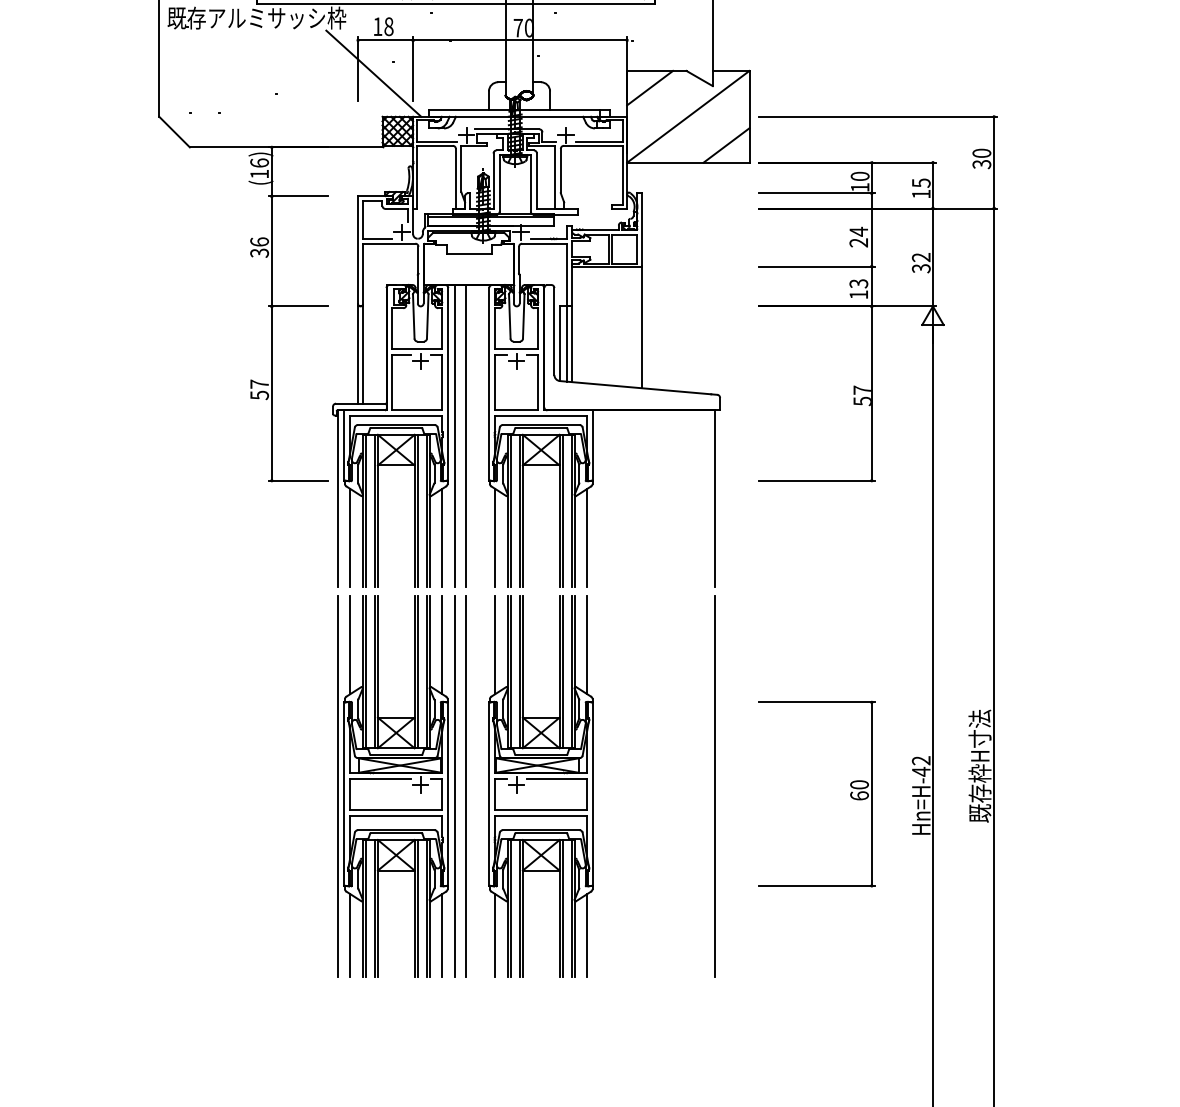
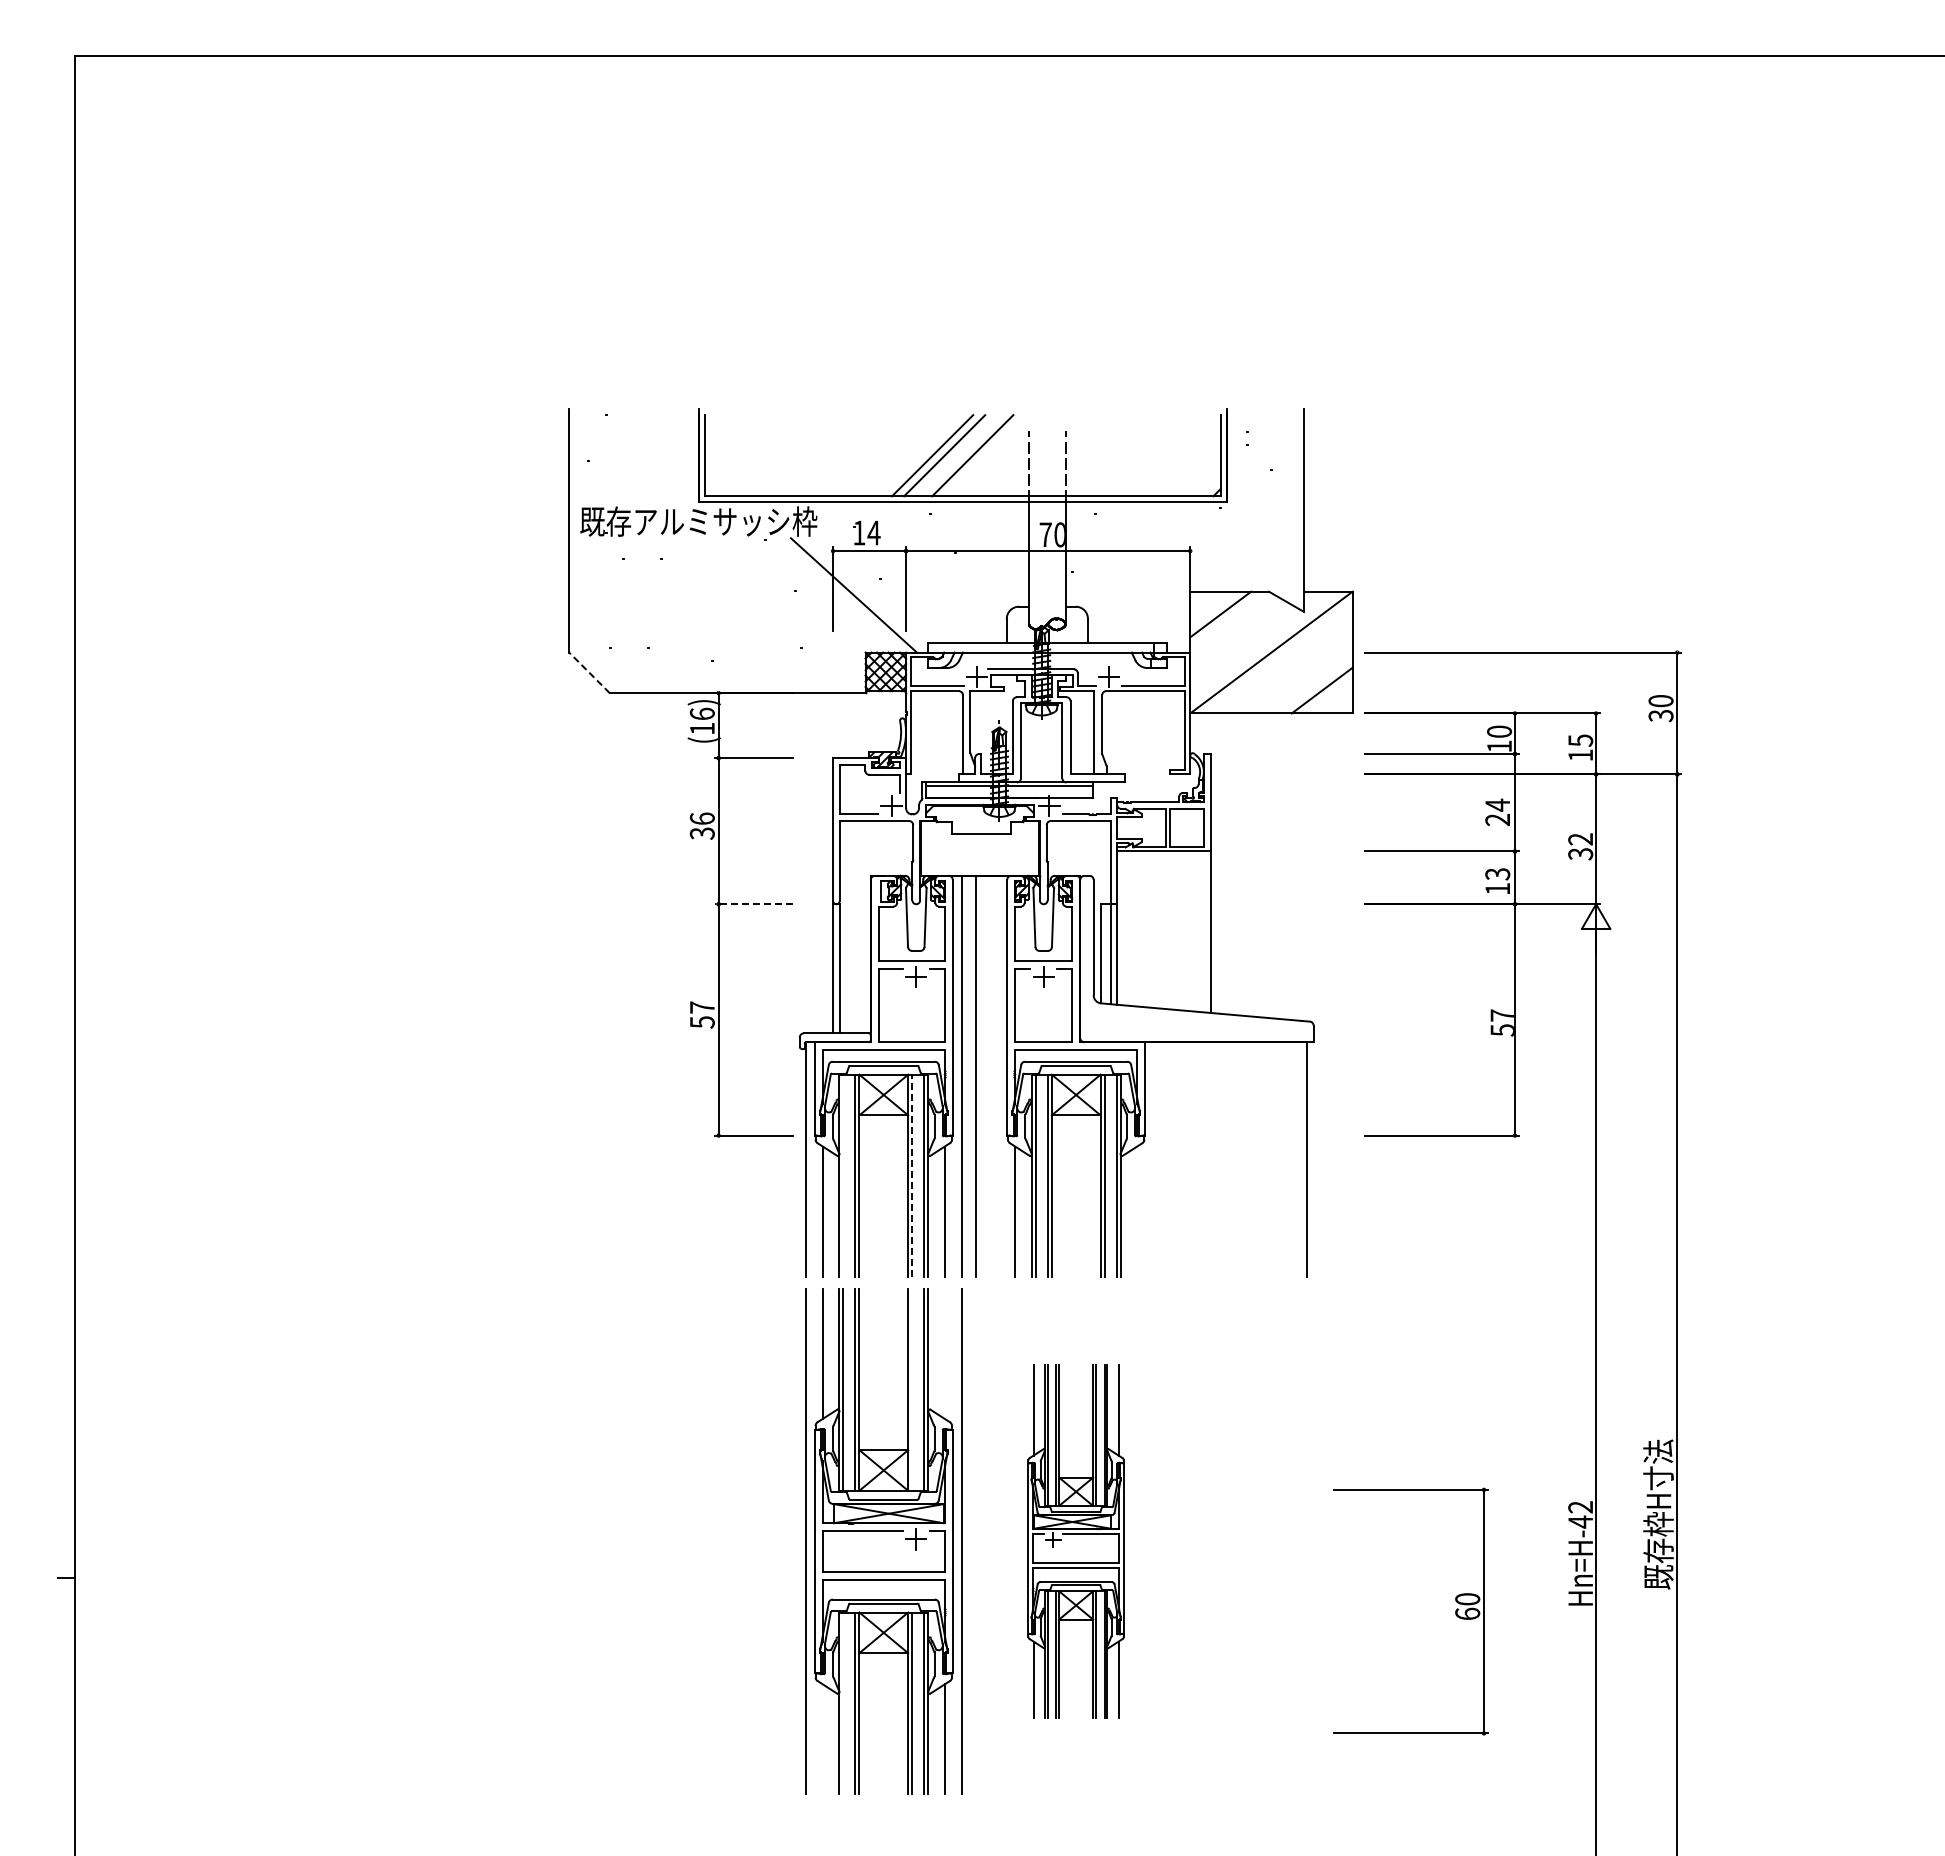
text: (388, 26) -> (873, 532), 18 -> 14
line: (174, 131) -> (589, 672), solid -> dashed
line: (298, 306) -> (753, 904), solid -> dashed
line: (365, 510) -> (843, 1175), removed
line: (417, 510) -> (912, 1175), solid -> dashed
line: (587, 537) -> (1137, 1211), removed
line: (442, 644) -> (944, 1353), removed
line: (417, 671) -> (912, 1389), removed
line: (465, 786) -> (975, 1541), removed
part: (540, 786) -> (1075, 1541), size x0.7
line: (714, 786) -> (1306, 1541), removed
part: (850, 794) -> (1455, 1611), moved
line: (365, 908) -> (843, 1703), removed
line: (350, 935) -> (822, 1739), removed

